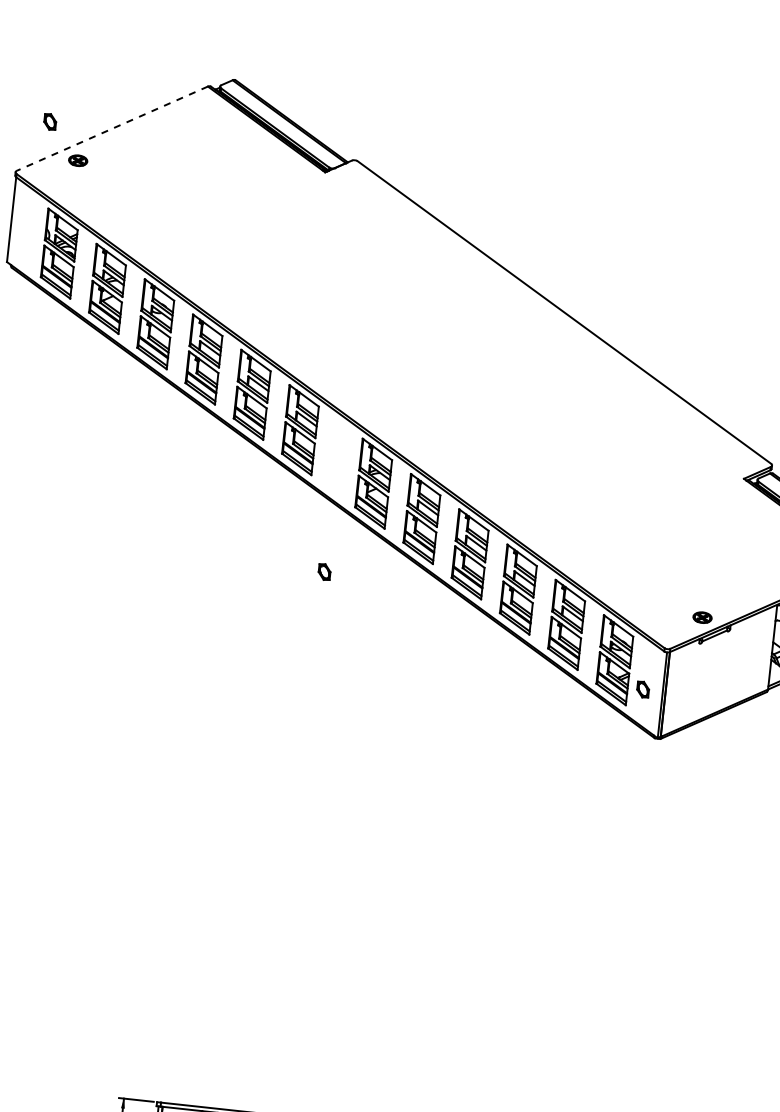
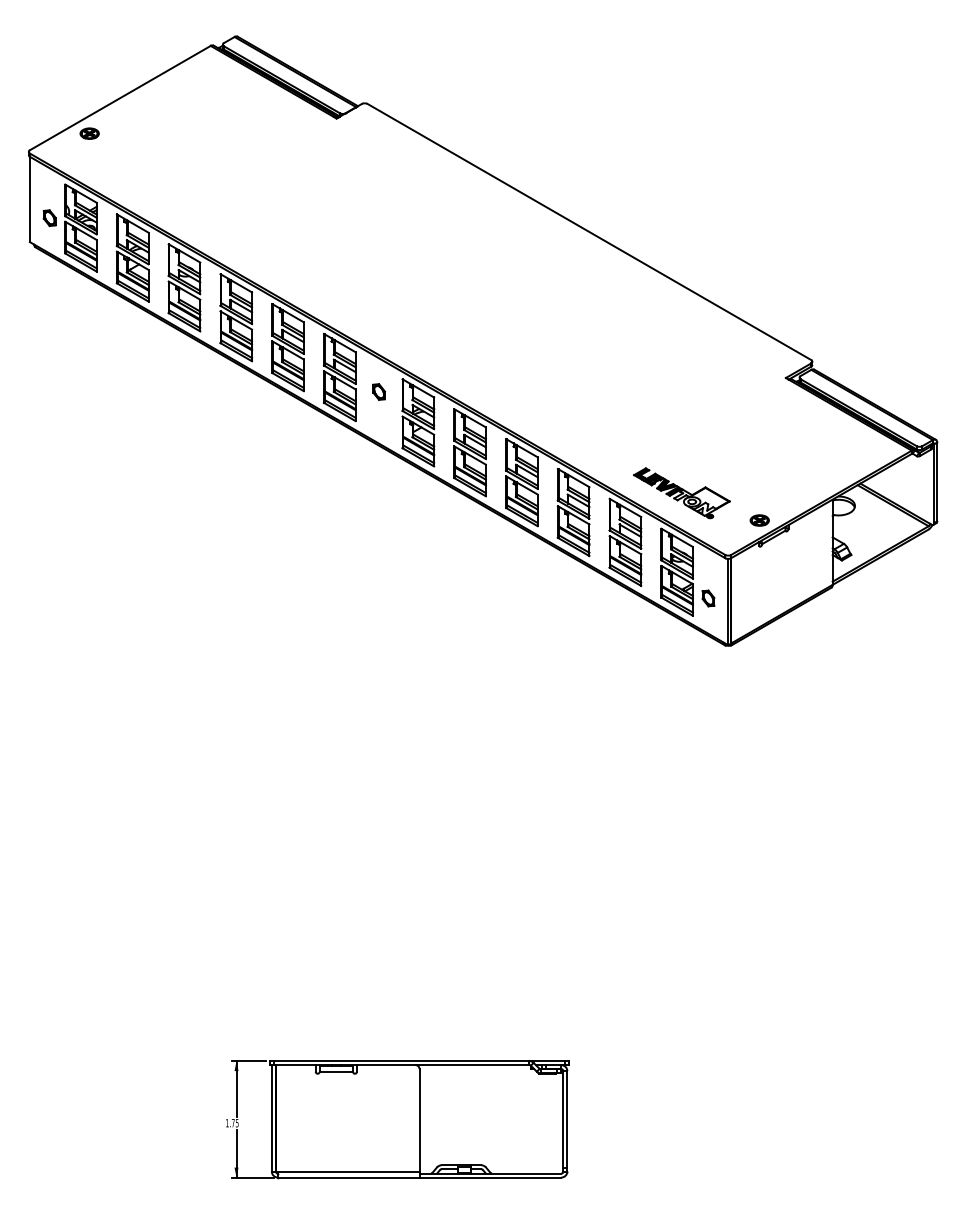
part: (49, 122) -> (49, 218), moved
line: (111, 128) -> (119, 98), dashed -> solid
part: (324, 571) -> (378, 391), moved
part: (627, 582) -> (681, 493), added

